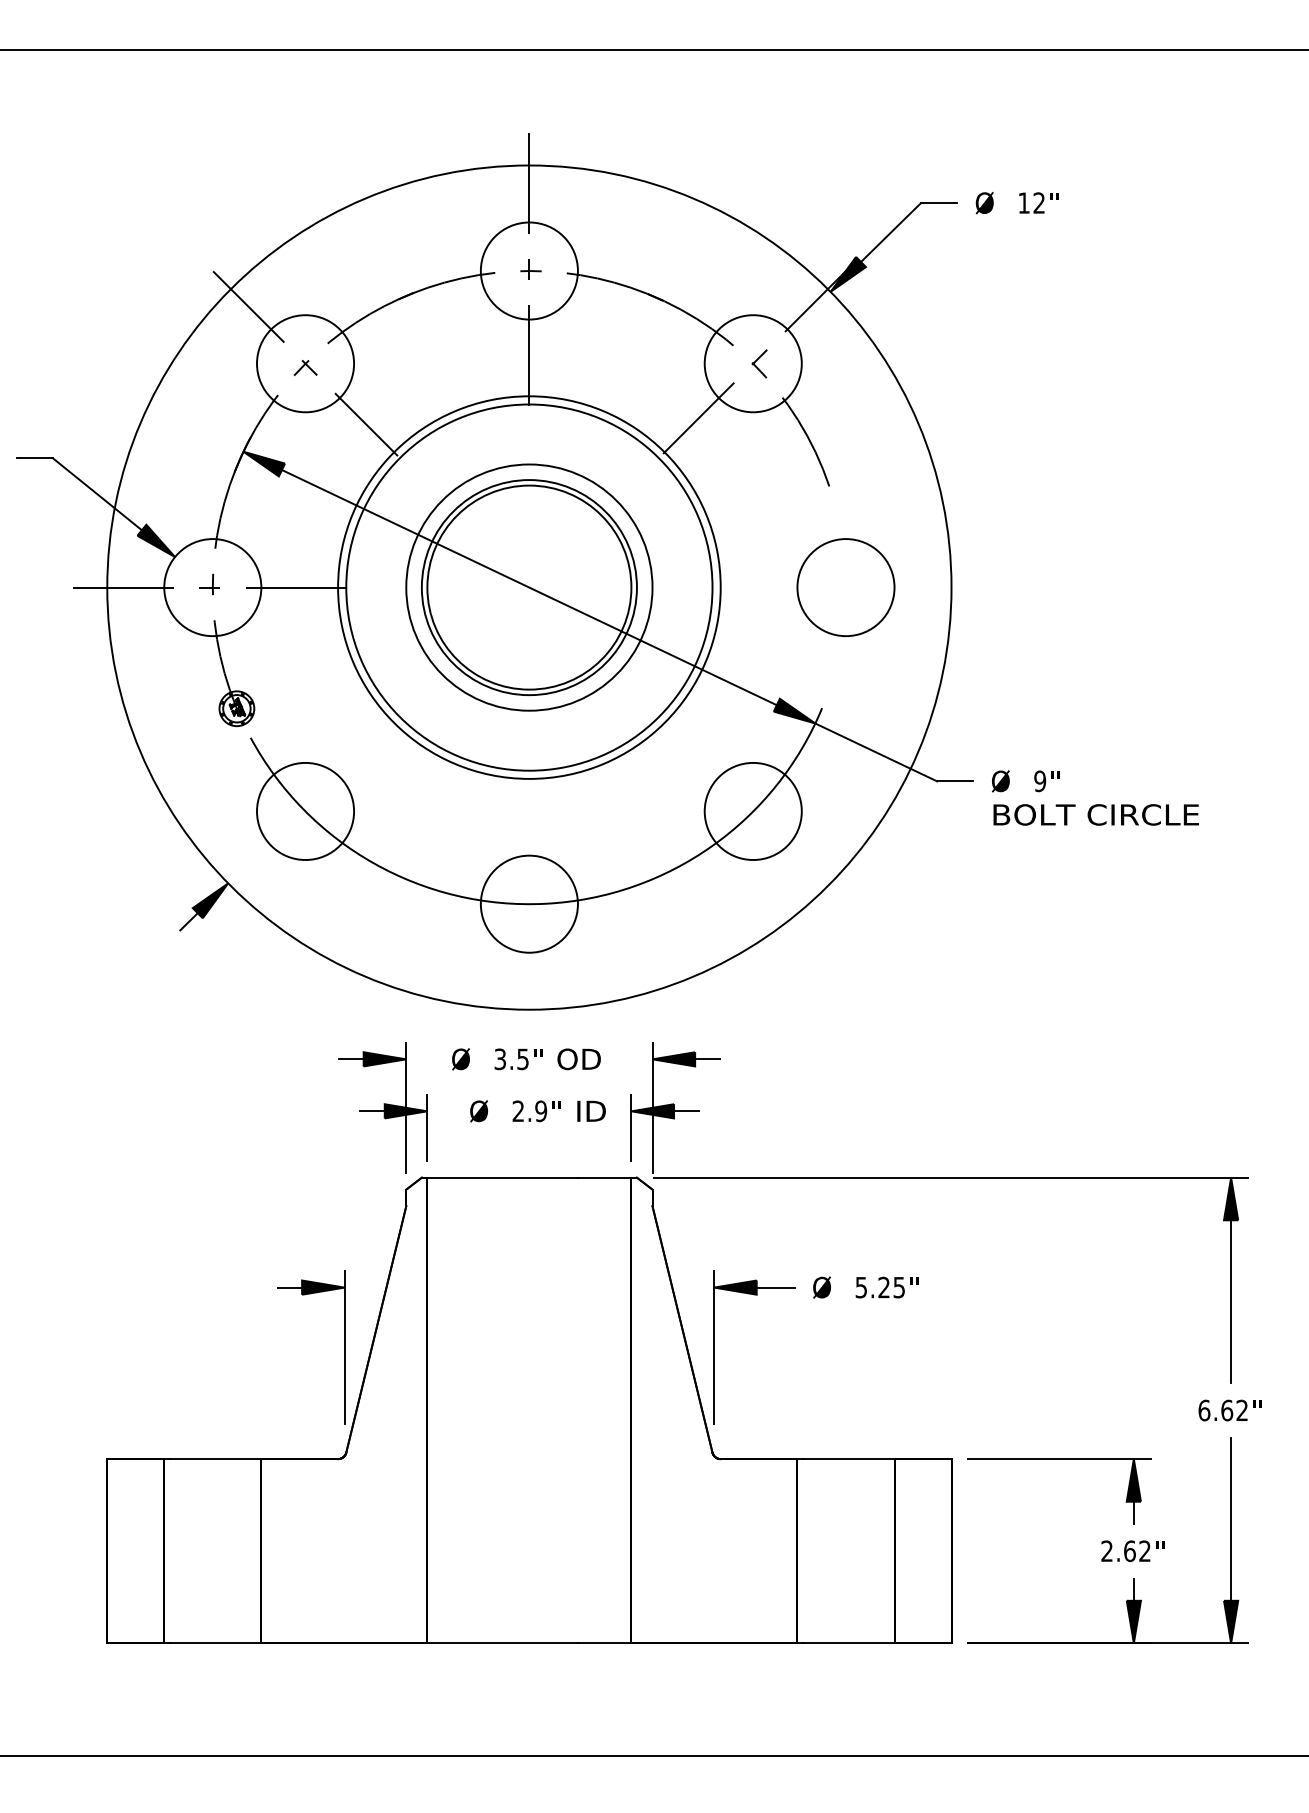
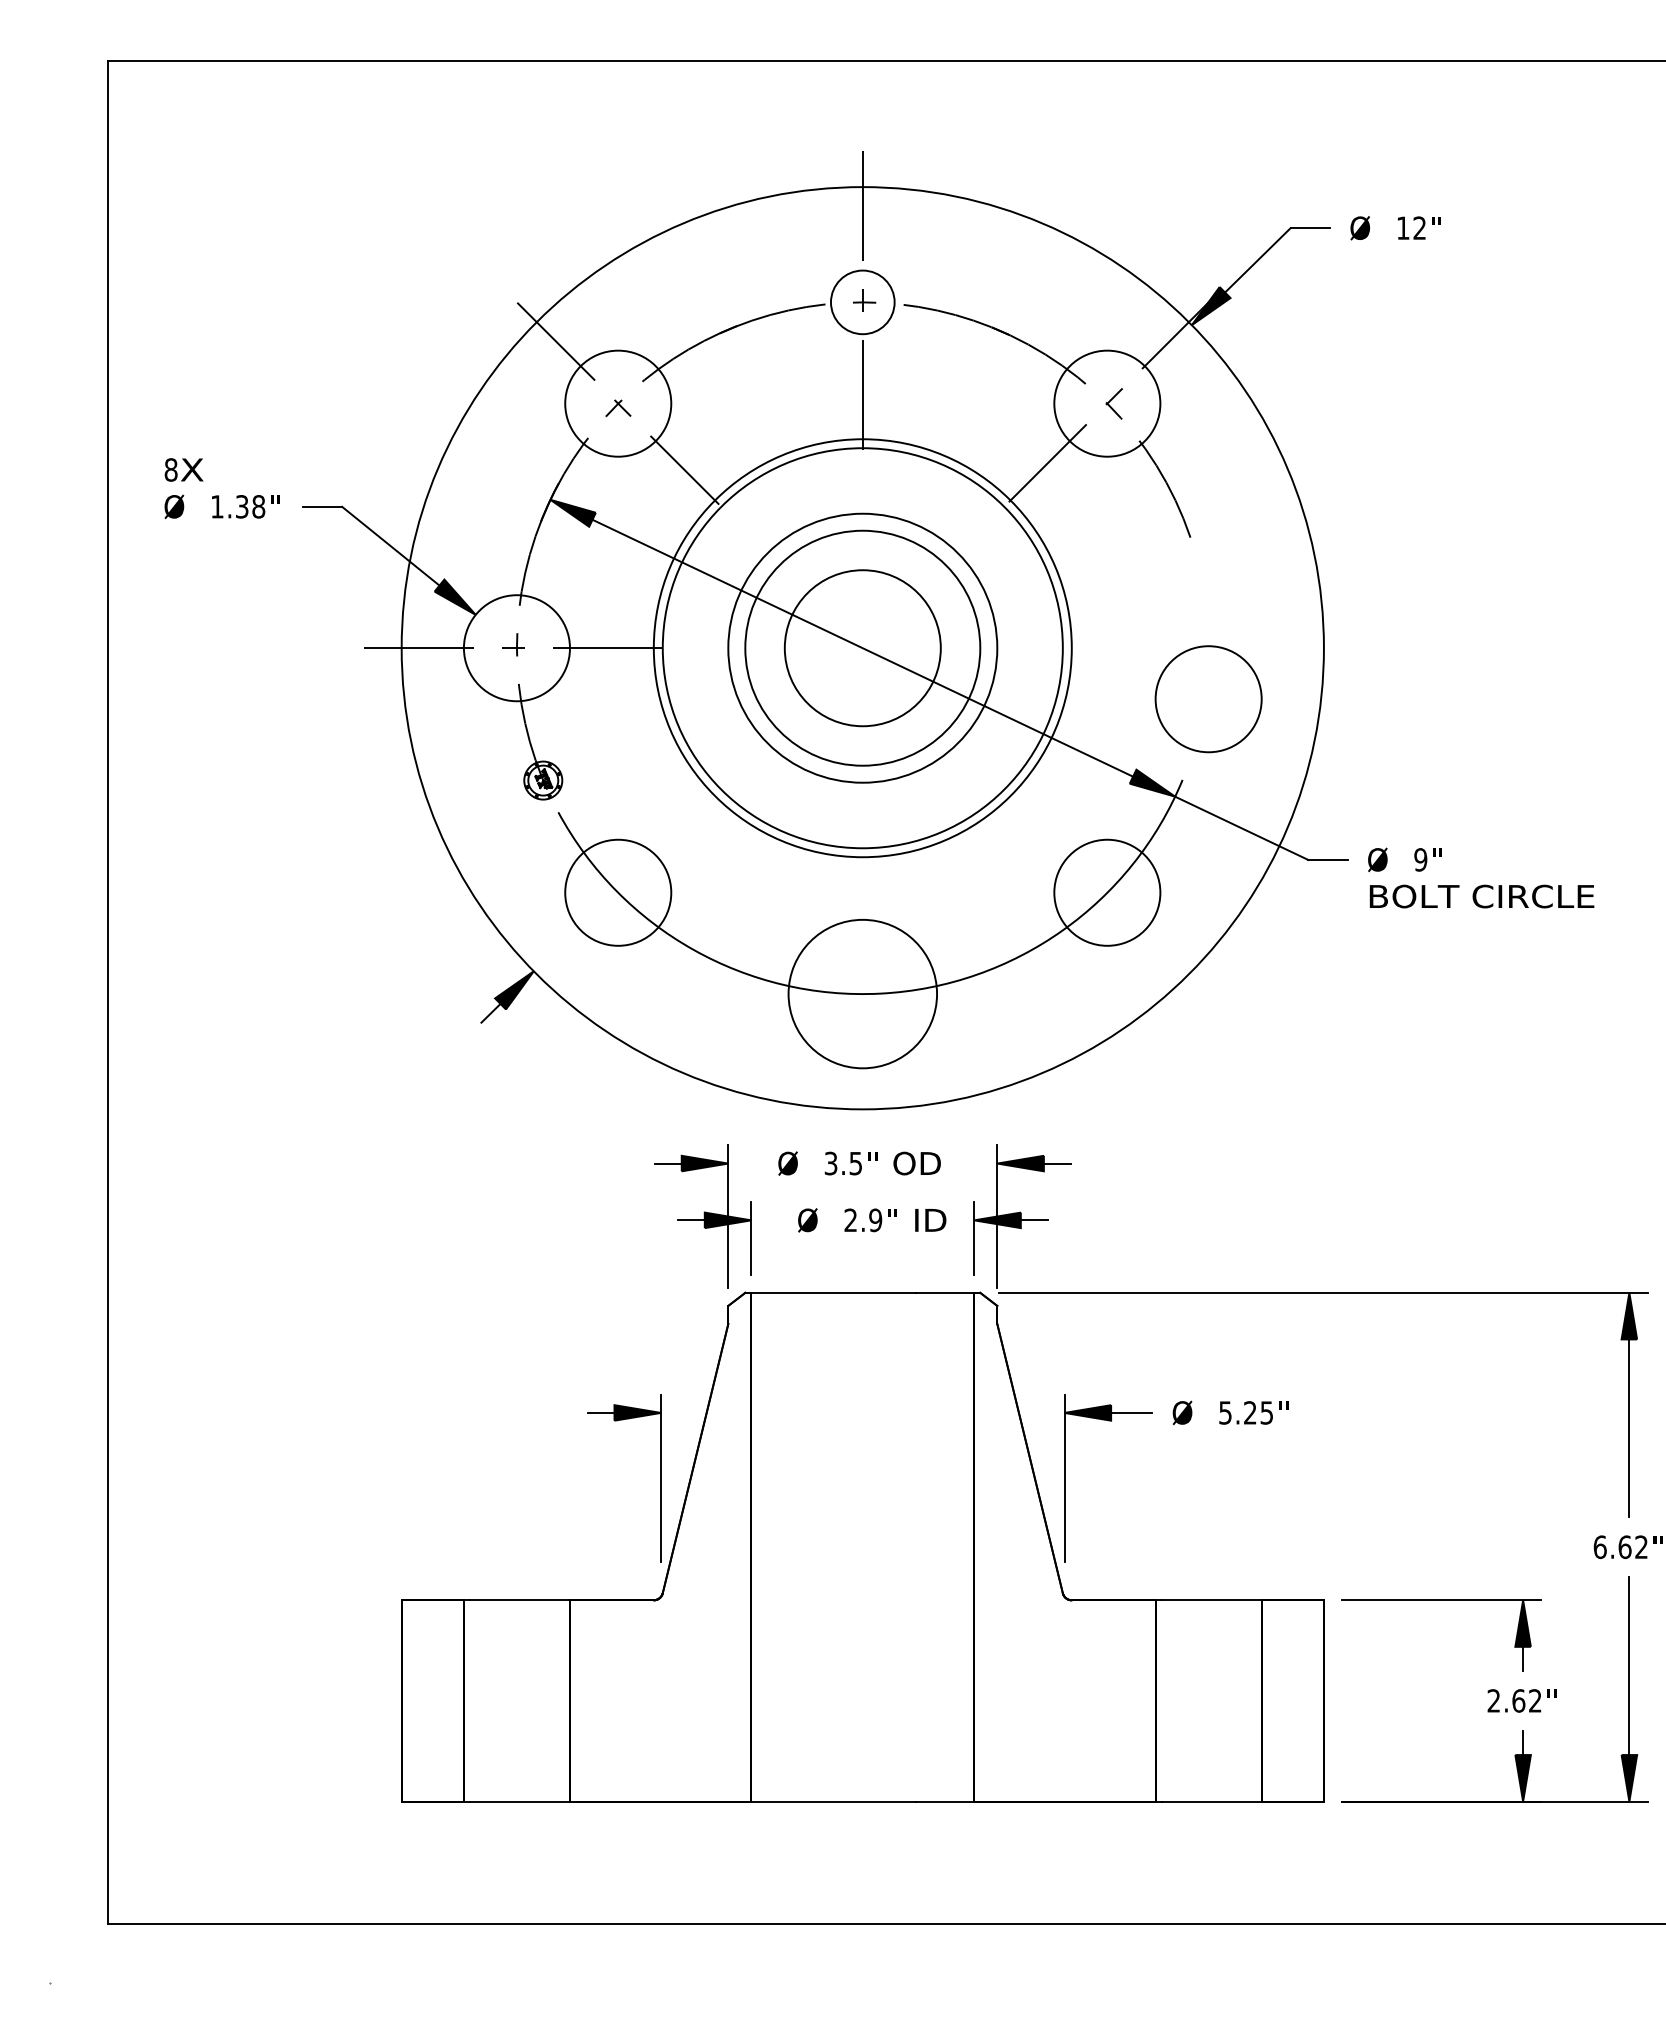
circle: (529, 271) -> (862, 302), size x0.6
circle: (529, 586) -> (862, 647), size x0.7
circle: (845, 587) -> (1208, 699), moved
circle: (529, 904) -> (862, 994), size x1.4

